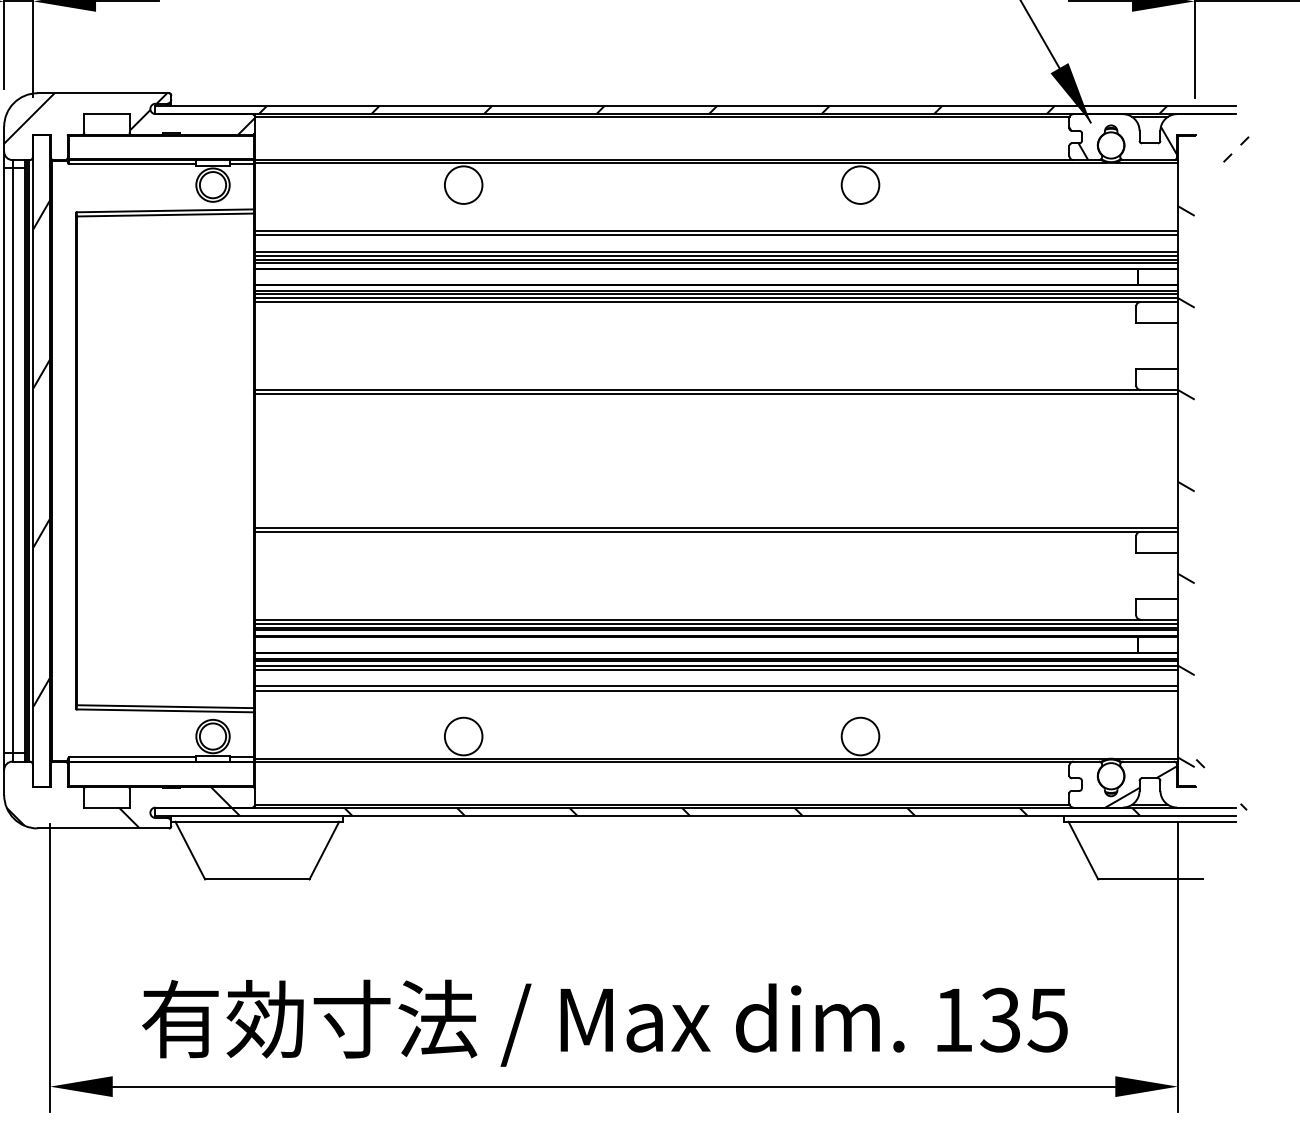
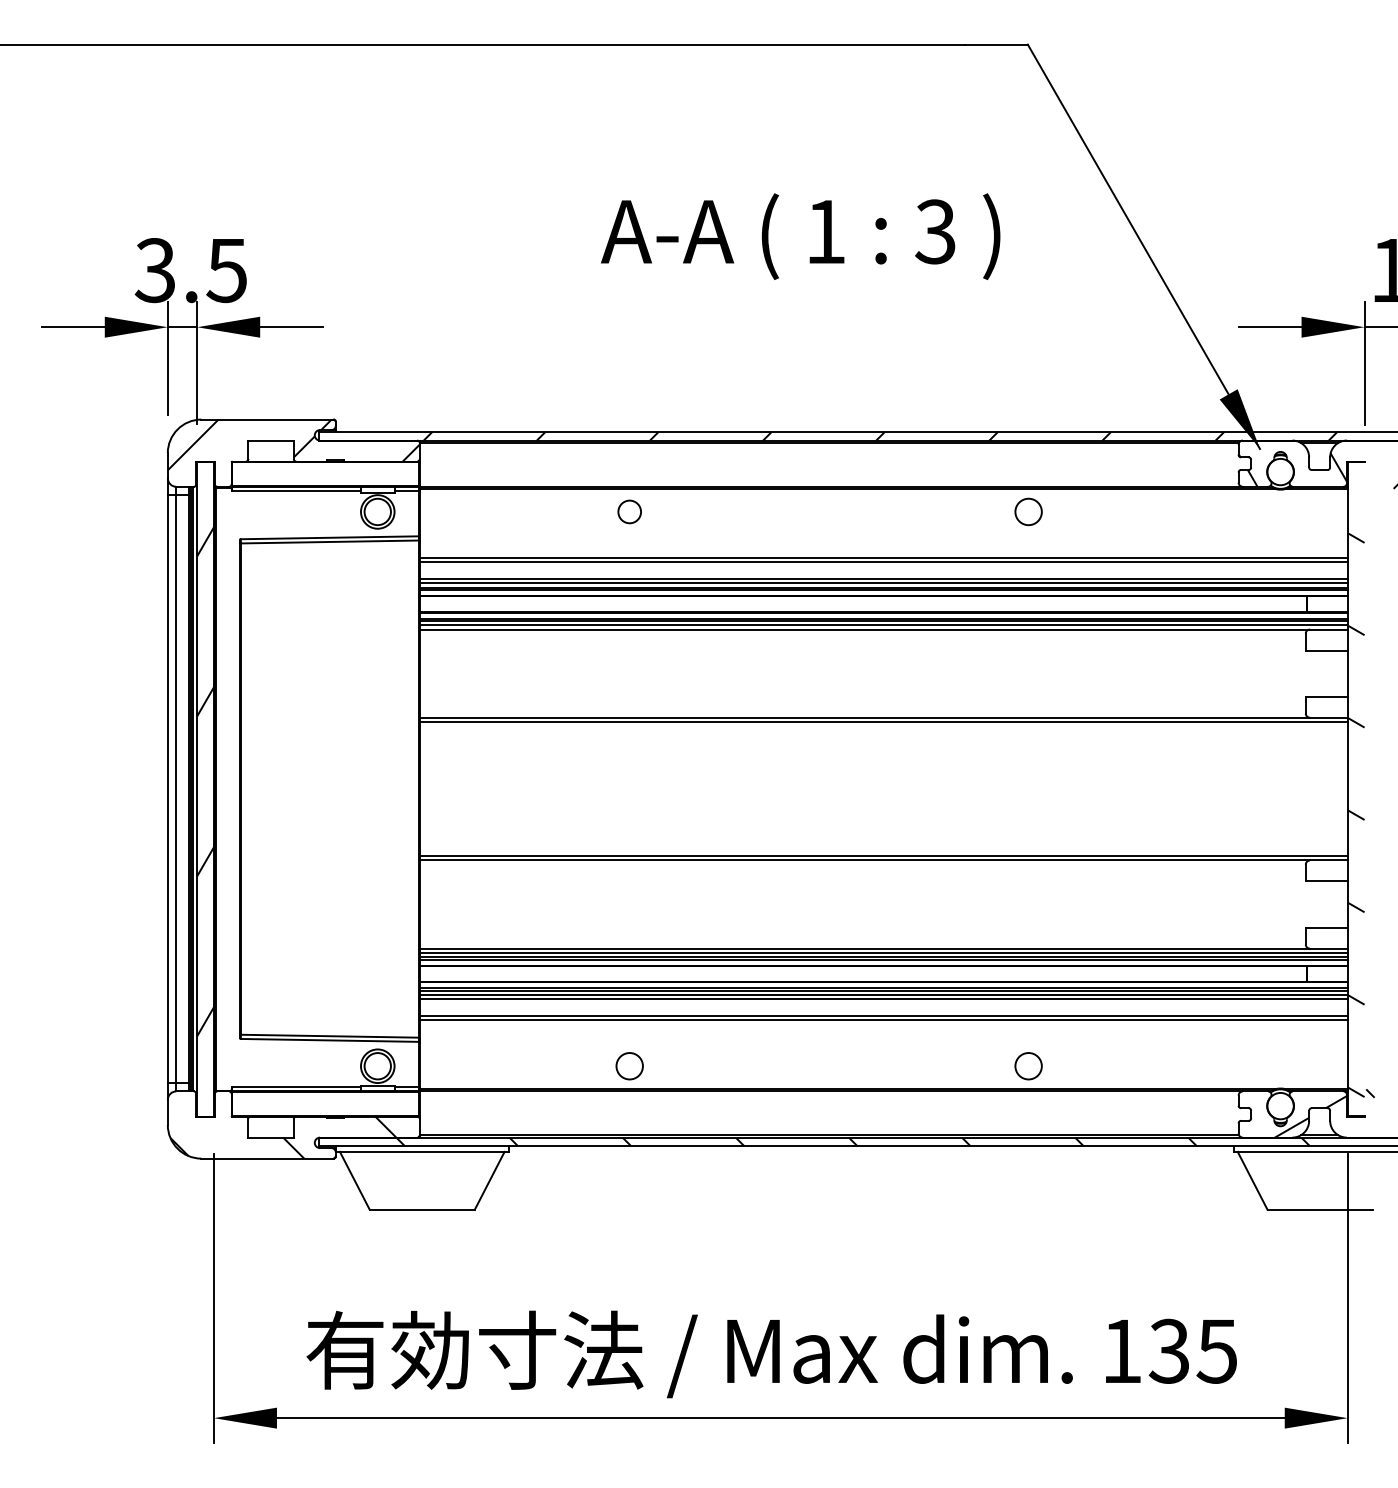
circle: (463, 184) -> (629, 511), size x0.6
circle: (860, 184) -> (1028, 511), size x0.7
circle: (463, 736) -> (629, 1066), size x0.7
circle: (860, 736) -> (1028, 1066), size x0.7

